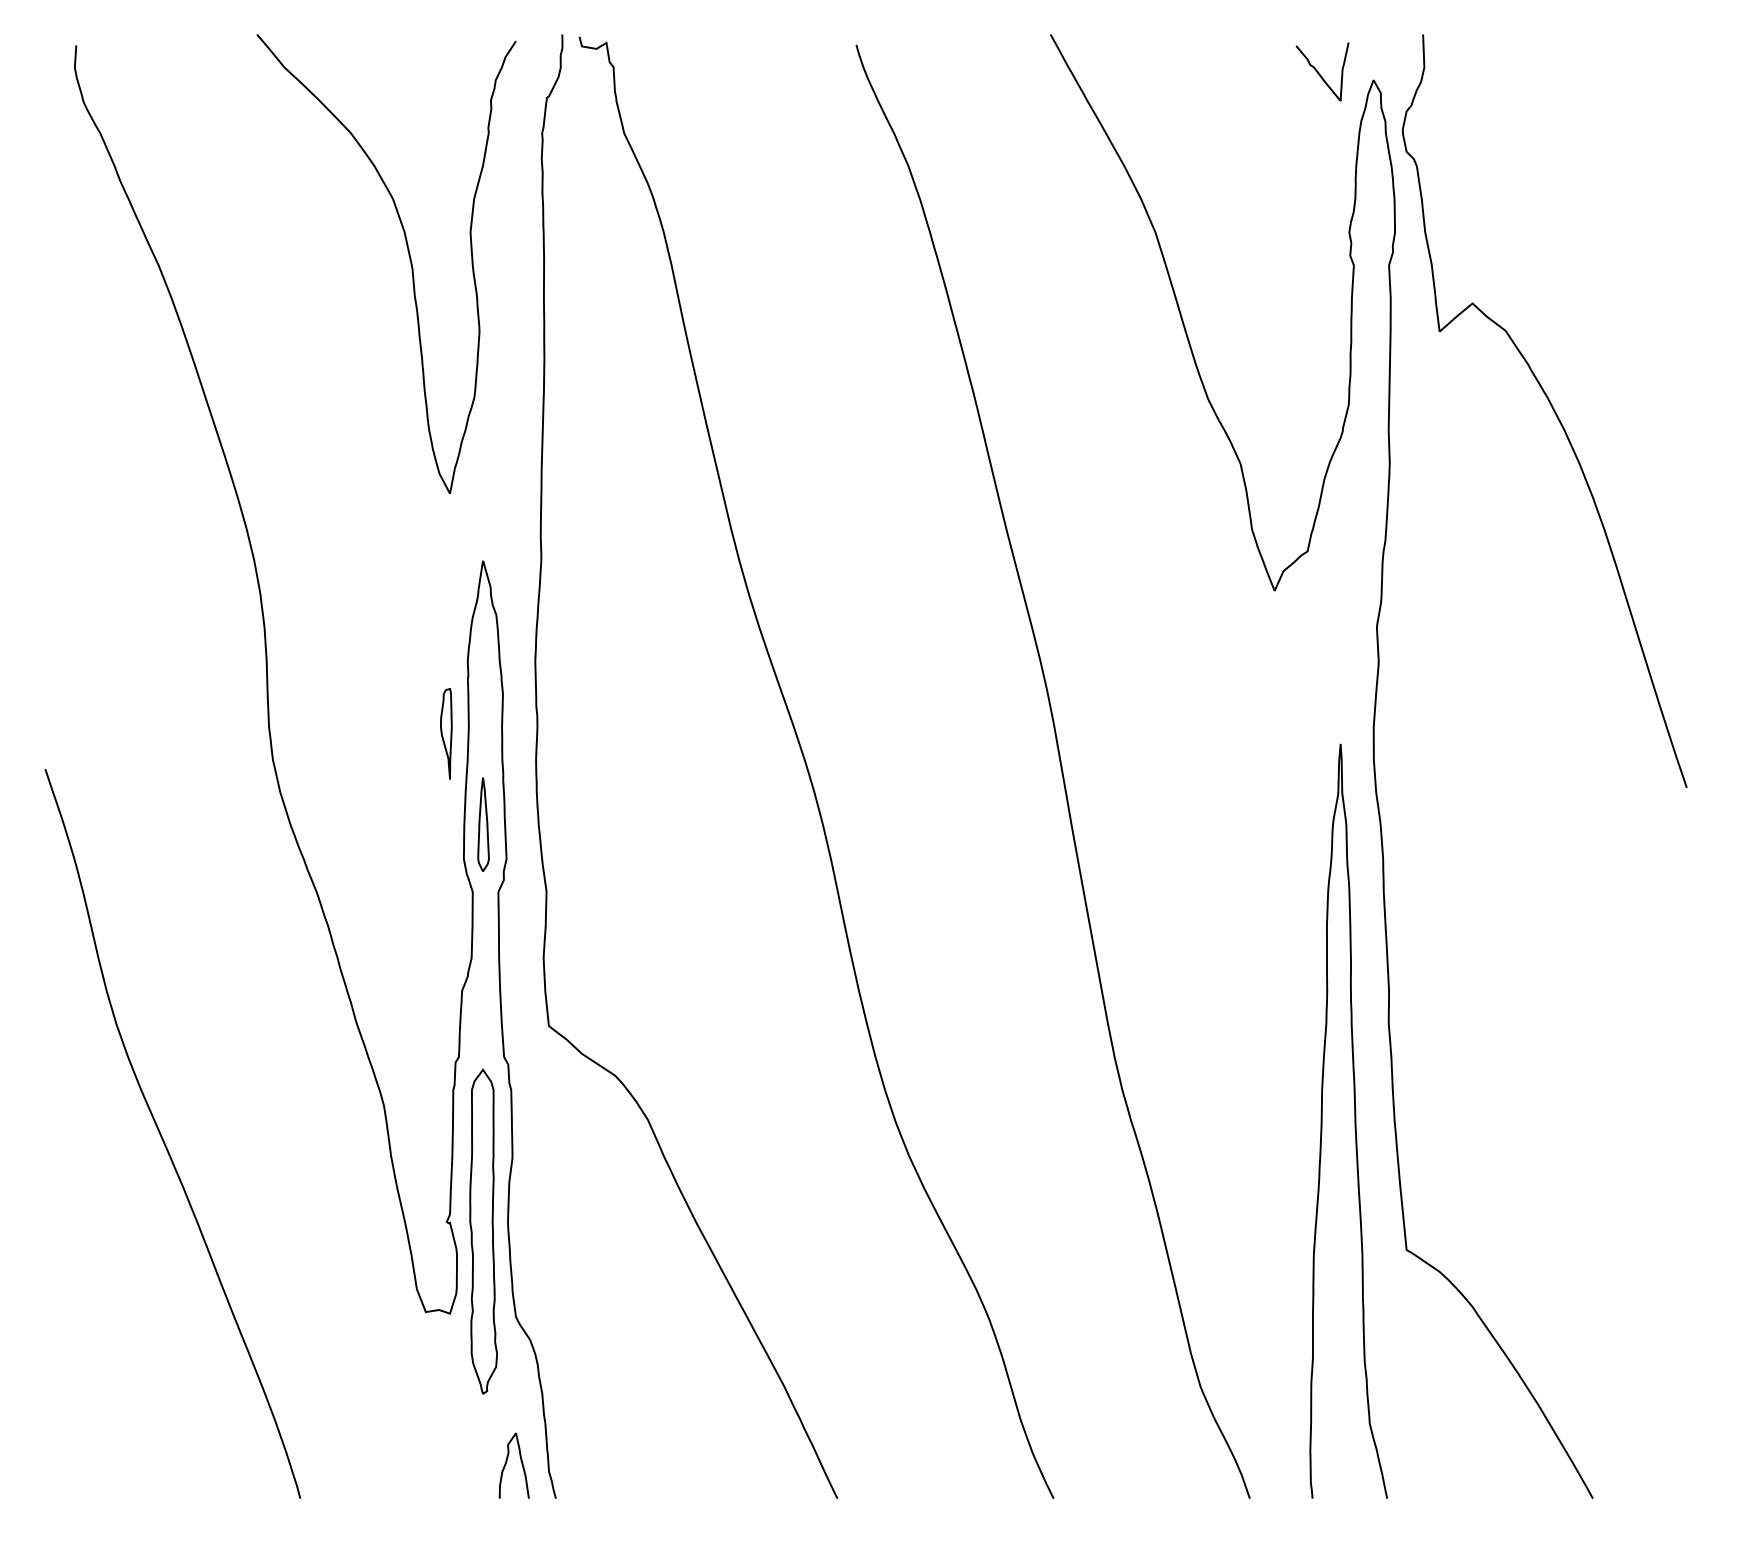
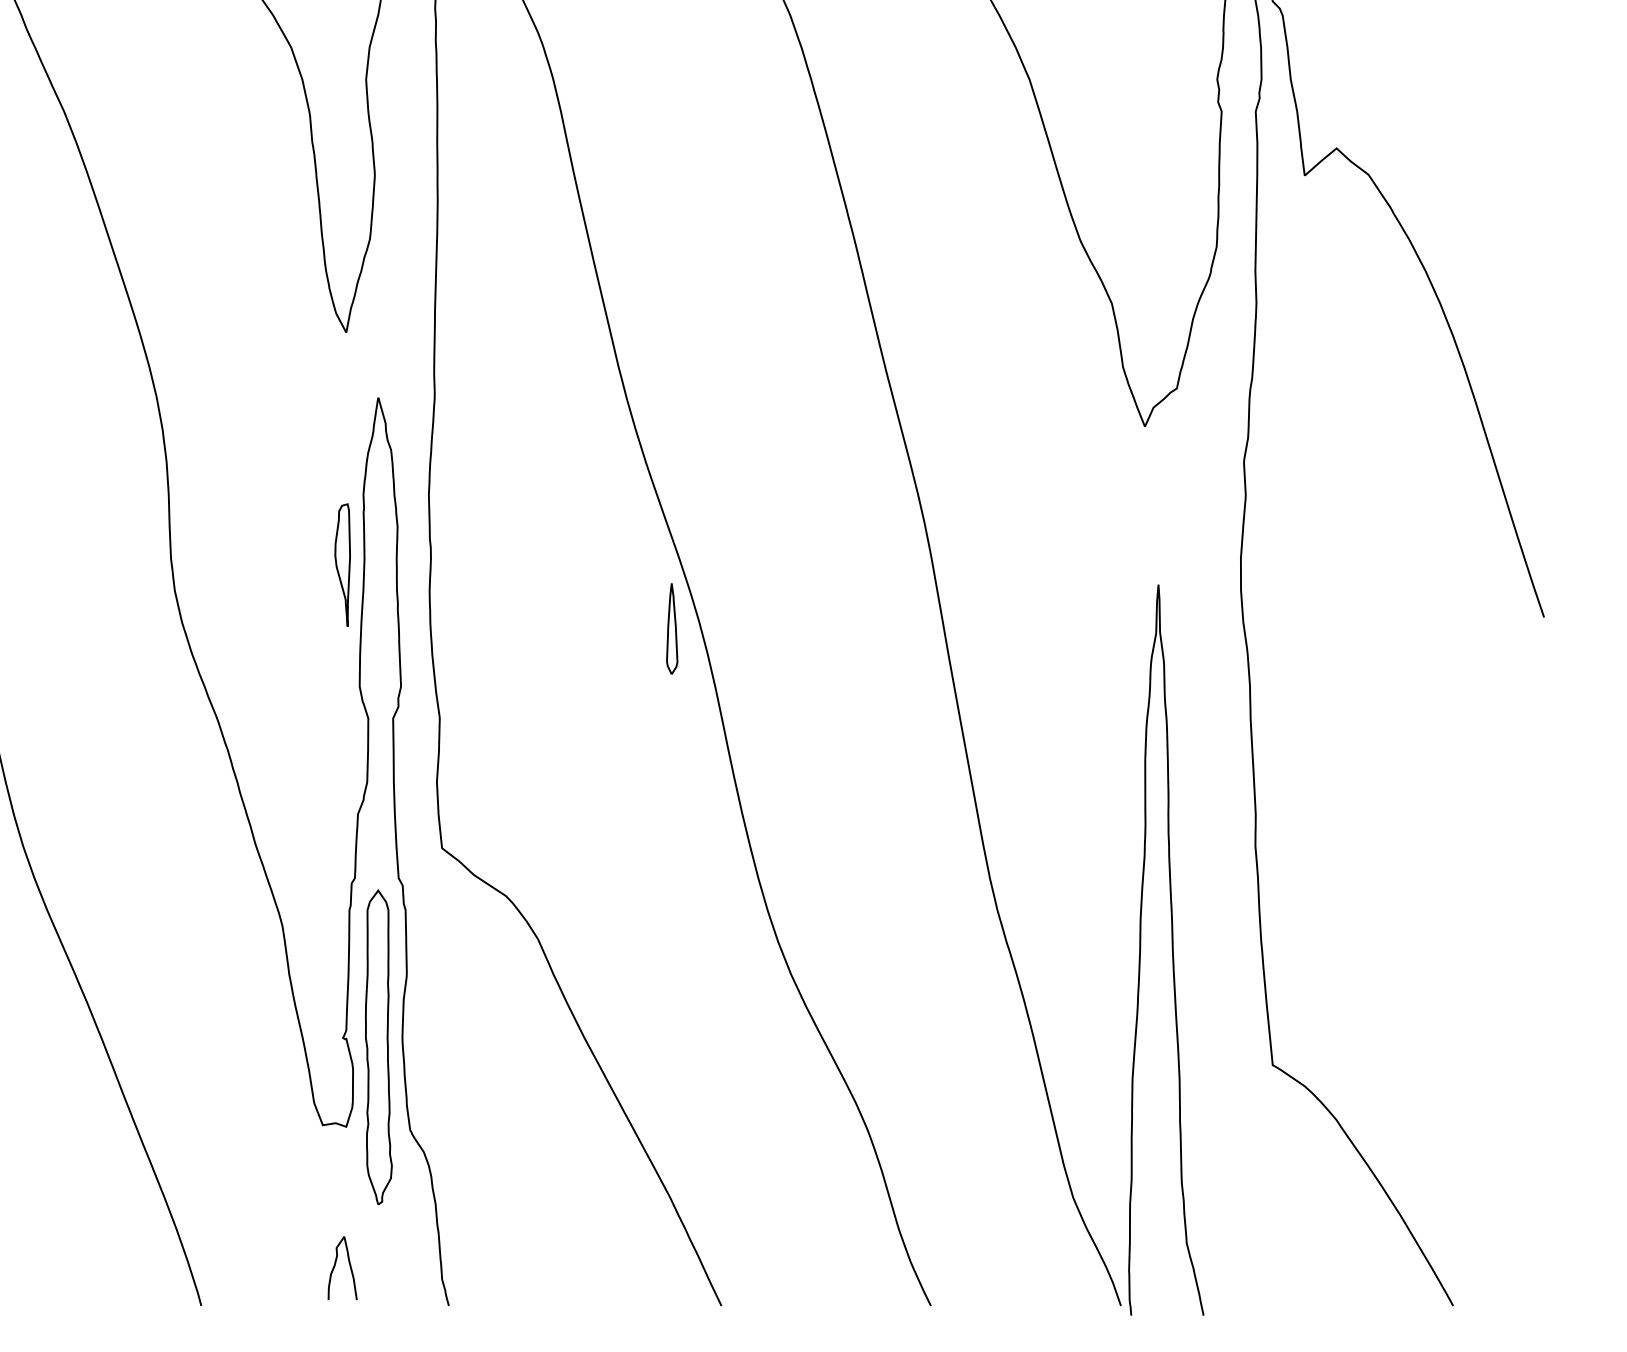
part: (446, 733) -> (342, 564), size x1.4
part: (483, 824) -> (672, 628), moved
curve: (1354, 1120) -> (1171, 949), moved
curve: (507, 1462) -> (336, 1265), moved

